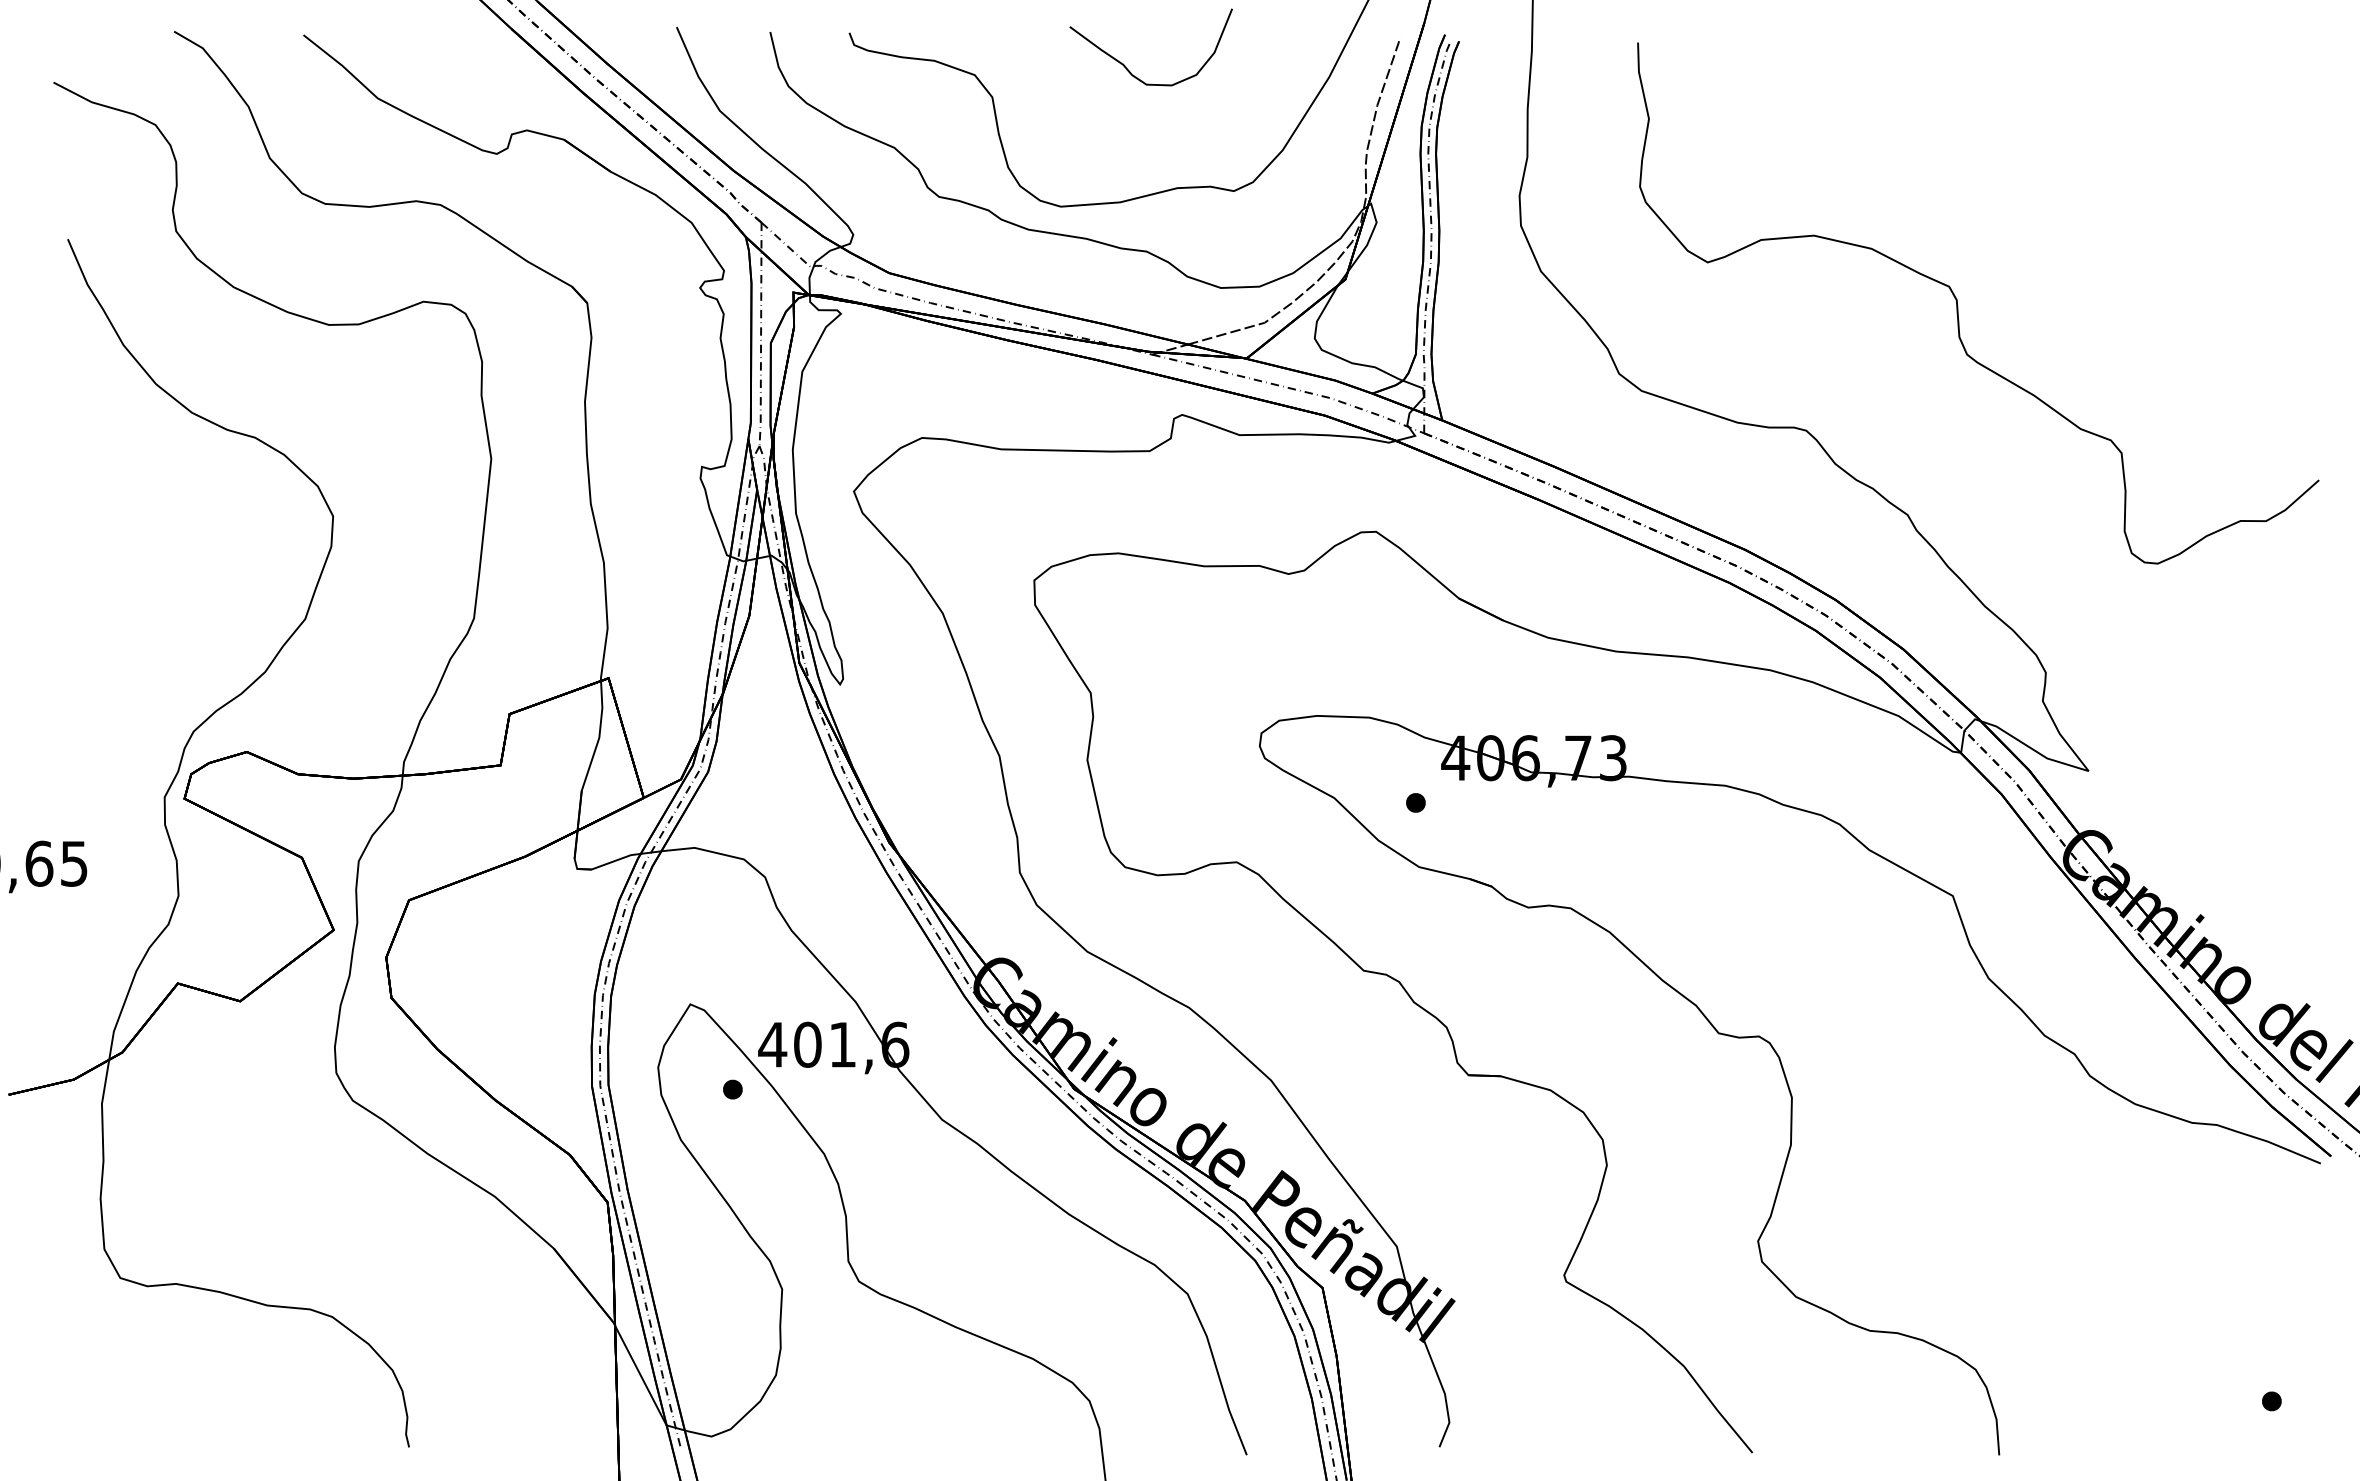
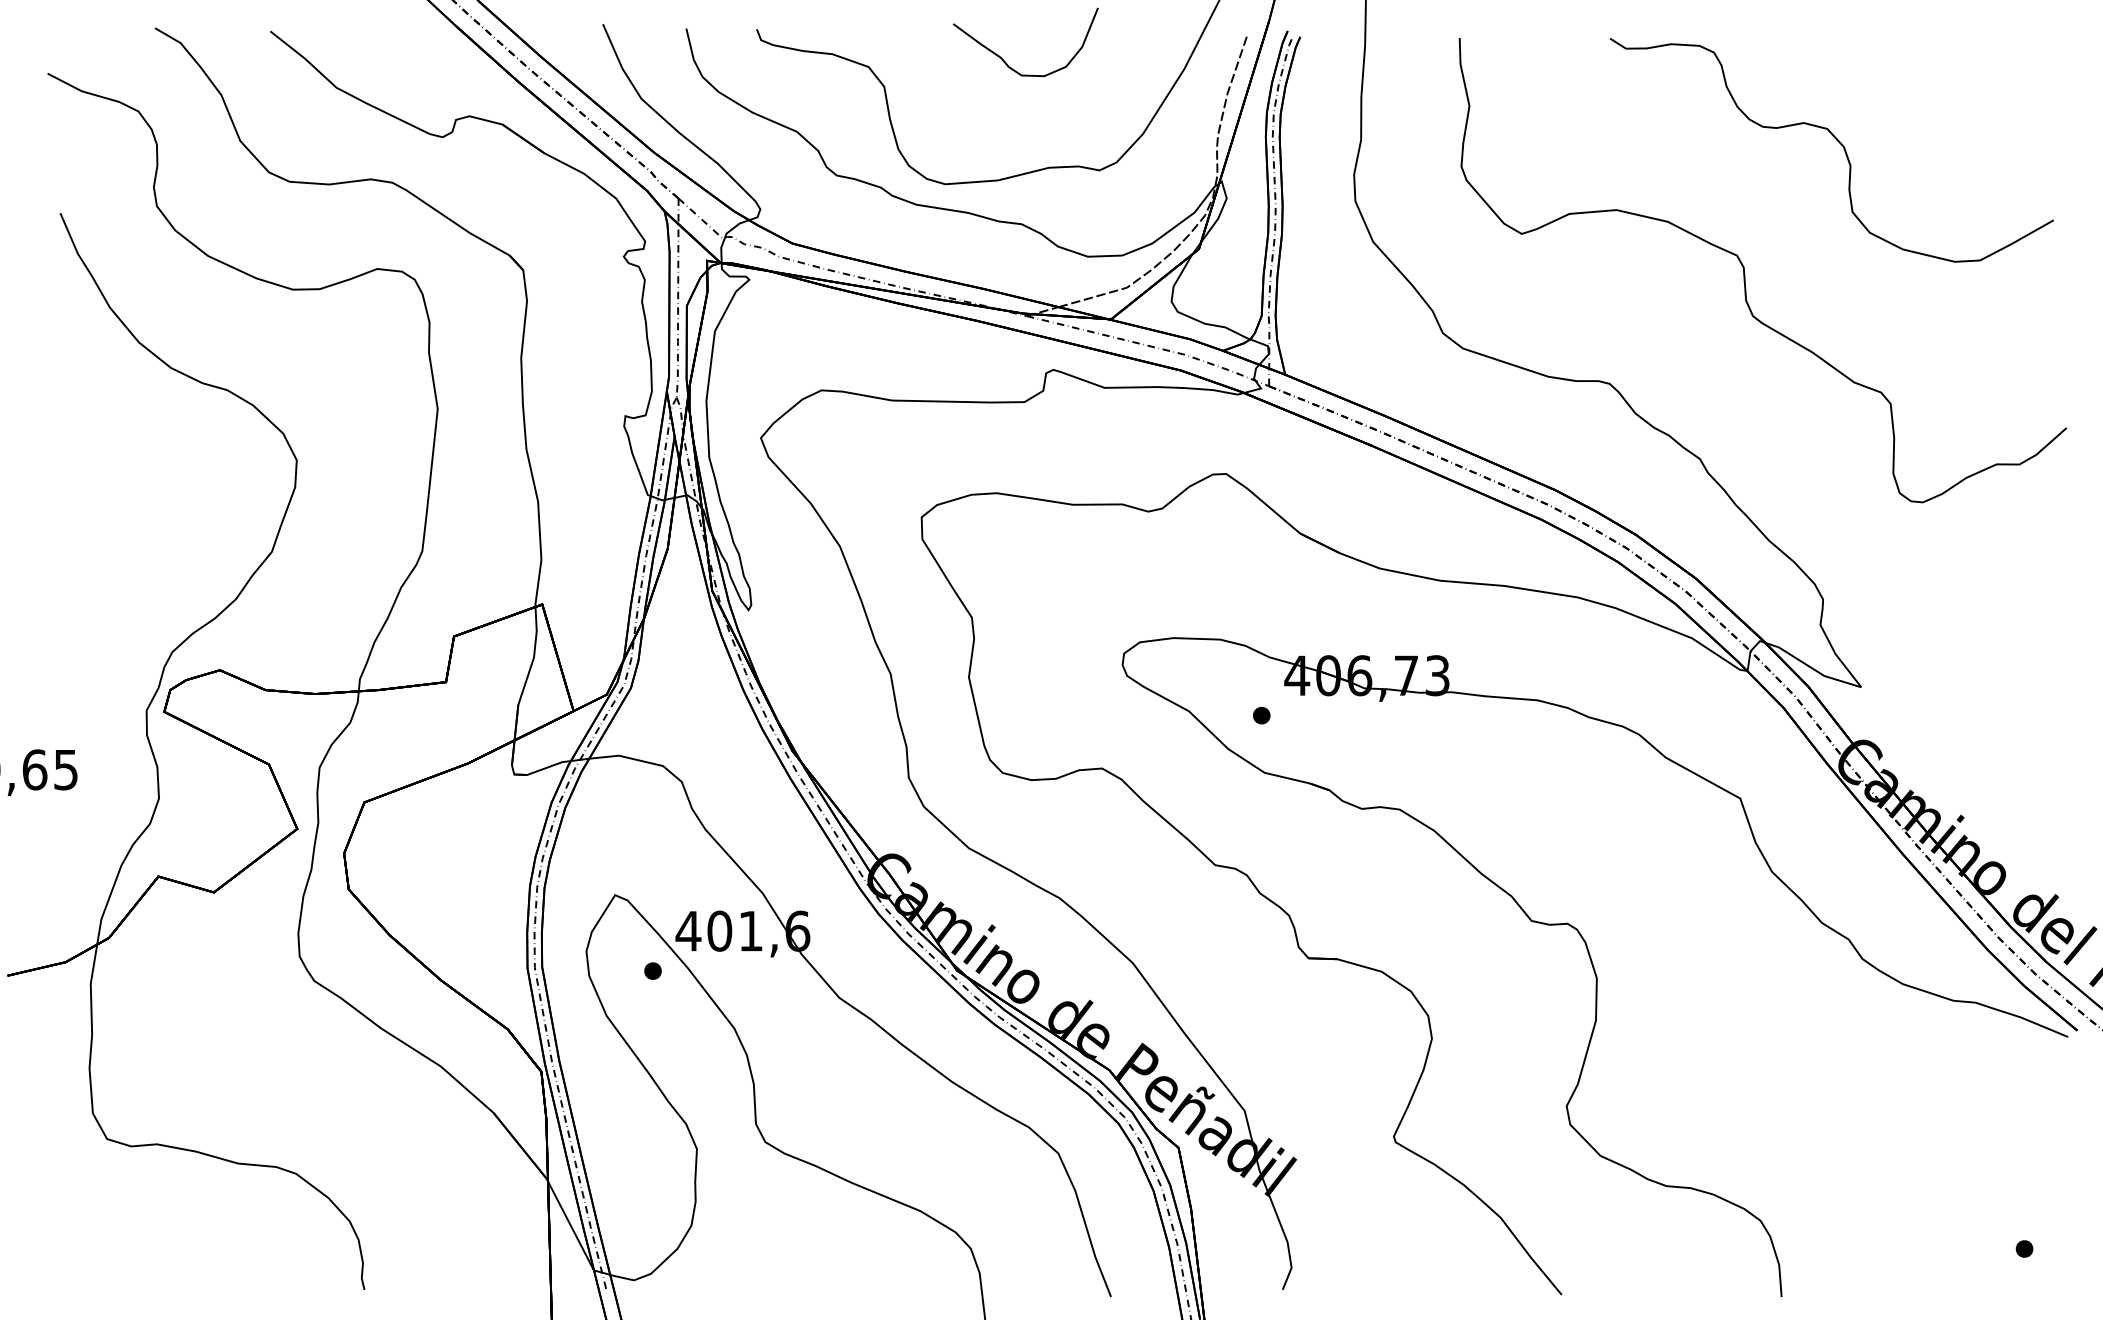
curve: (2063, 160) -> (1838, 143), added

